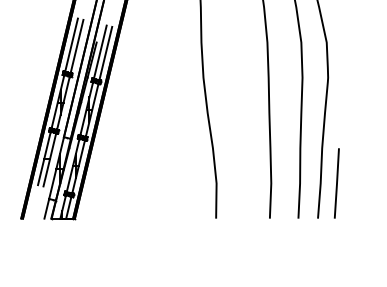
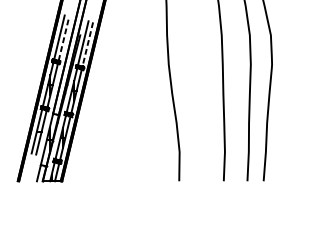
line: (77, 46) -> (64, 38), solid -> dashed
line: (105, 54) -> (87, 45), solid -> dashed
line: (336, 183) -> (279, 152), removed

